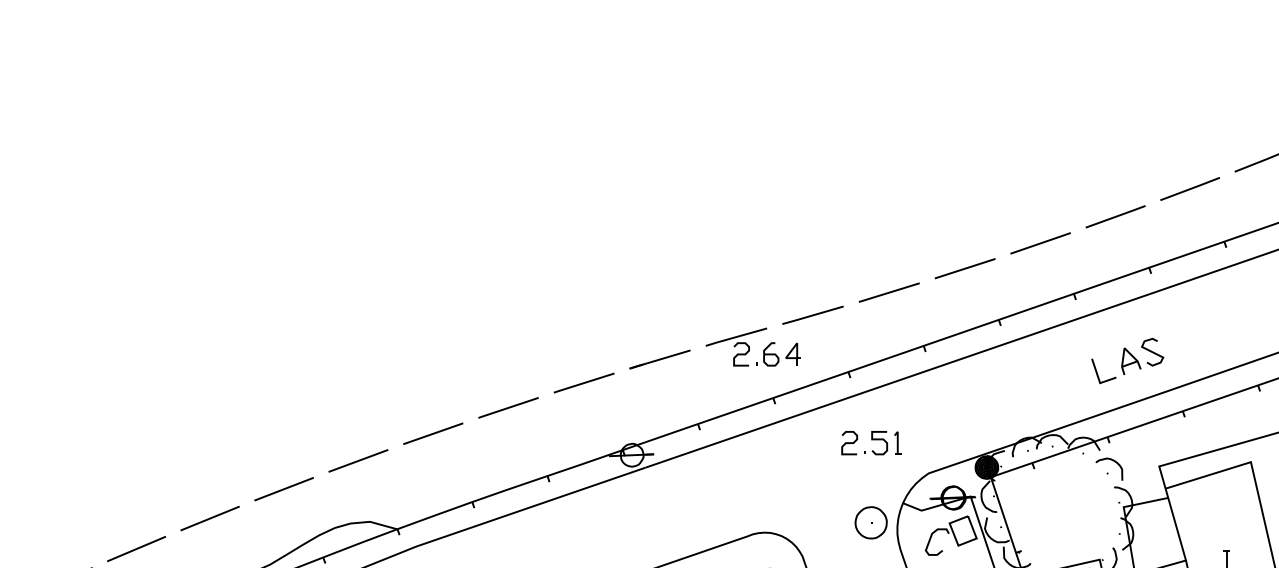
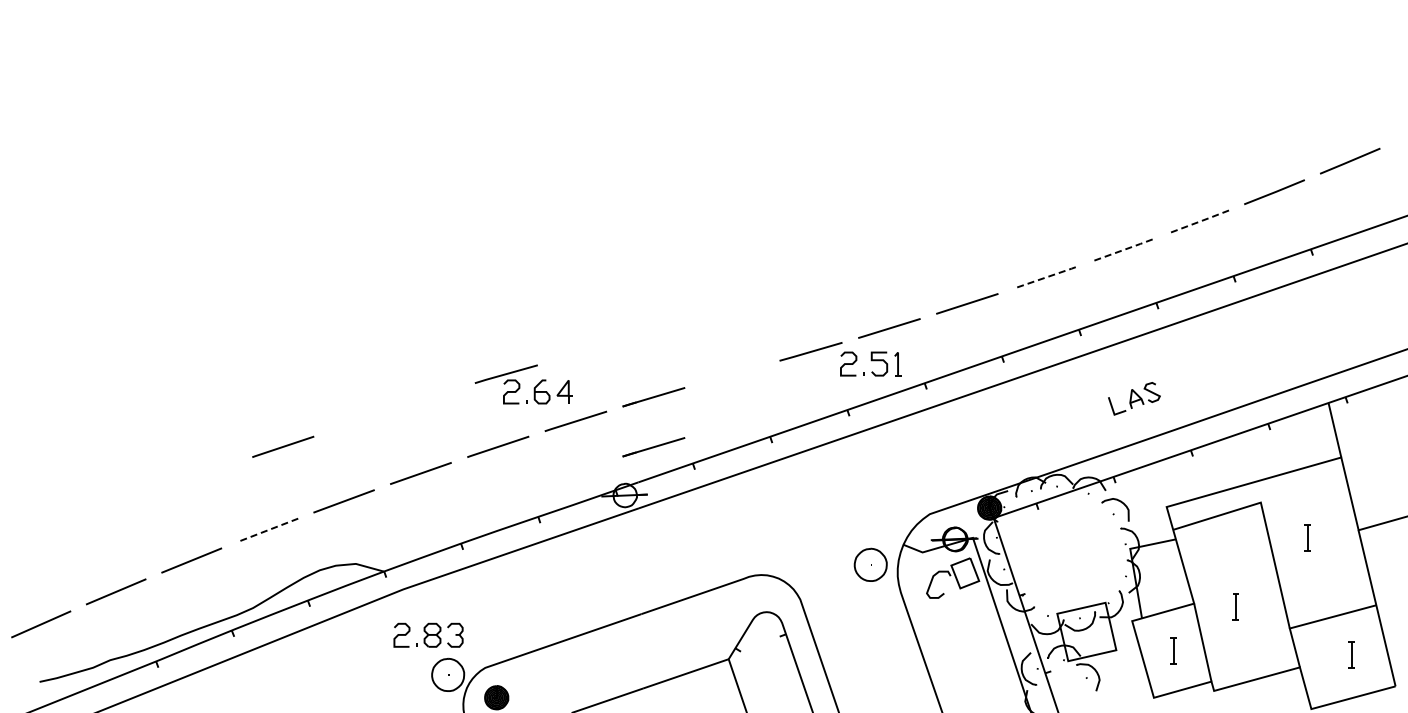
line: (1190, 189) -> (1198, 222), solid -> dashed
line: (1116, 216) -> (1122, 250), solid -> dashed
line: (1041, 242) -> (1045, 277), solid -> dashed
part: (753, 347) -> (523, 384), moved
part: (1127, 360) -> (1134, 398), size x0.7
line: (299, 407) -> (283, 446), added
line: (659, 408) -> (653, 447), added
part: (870, 442) -> (870, 363), moved
line: (283, 489) -> (267, 530), solid -> dashed

